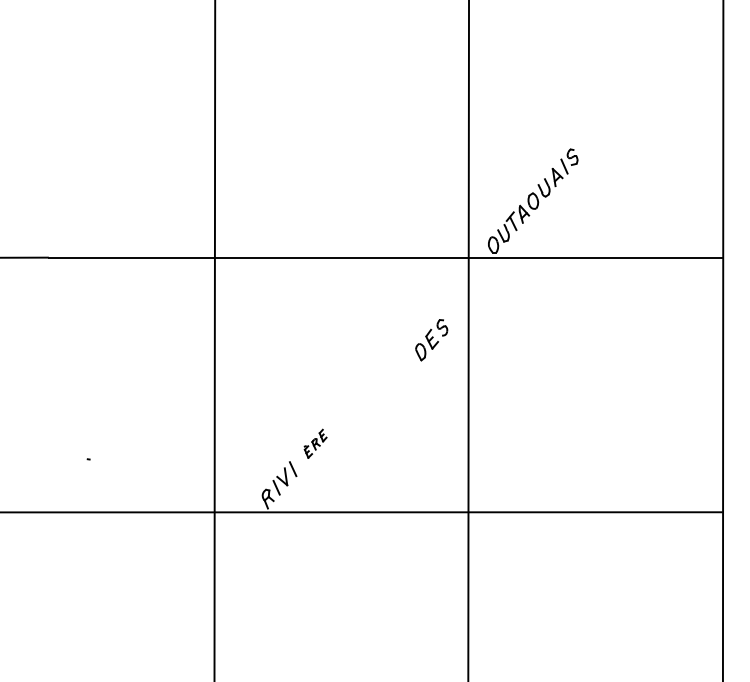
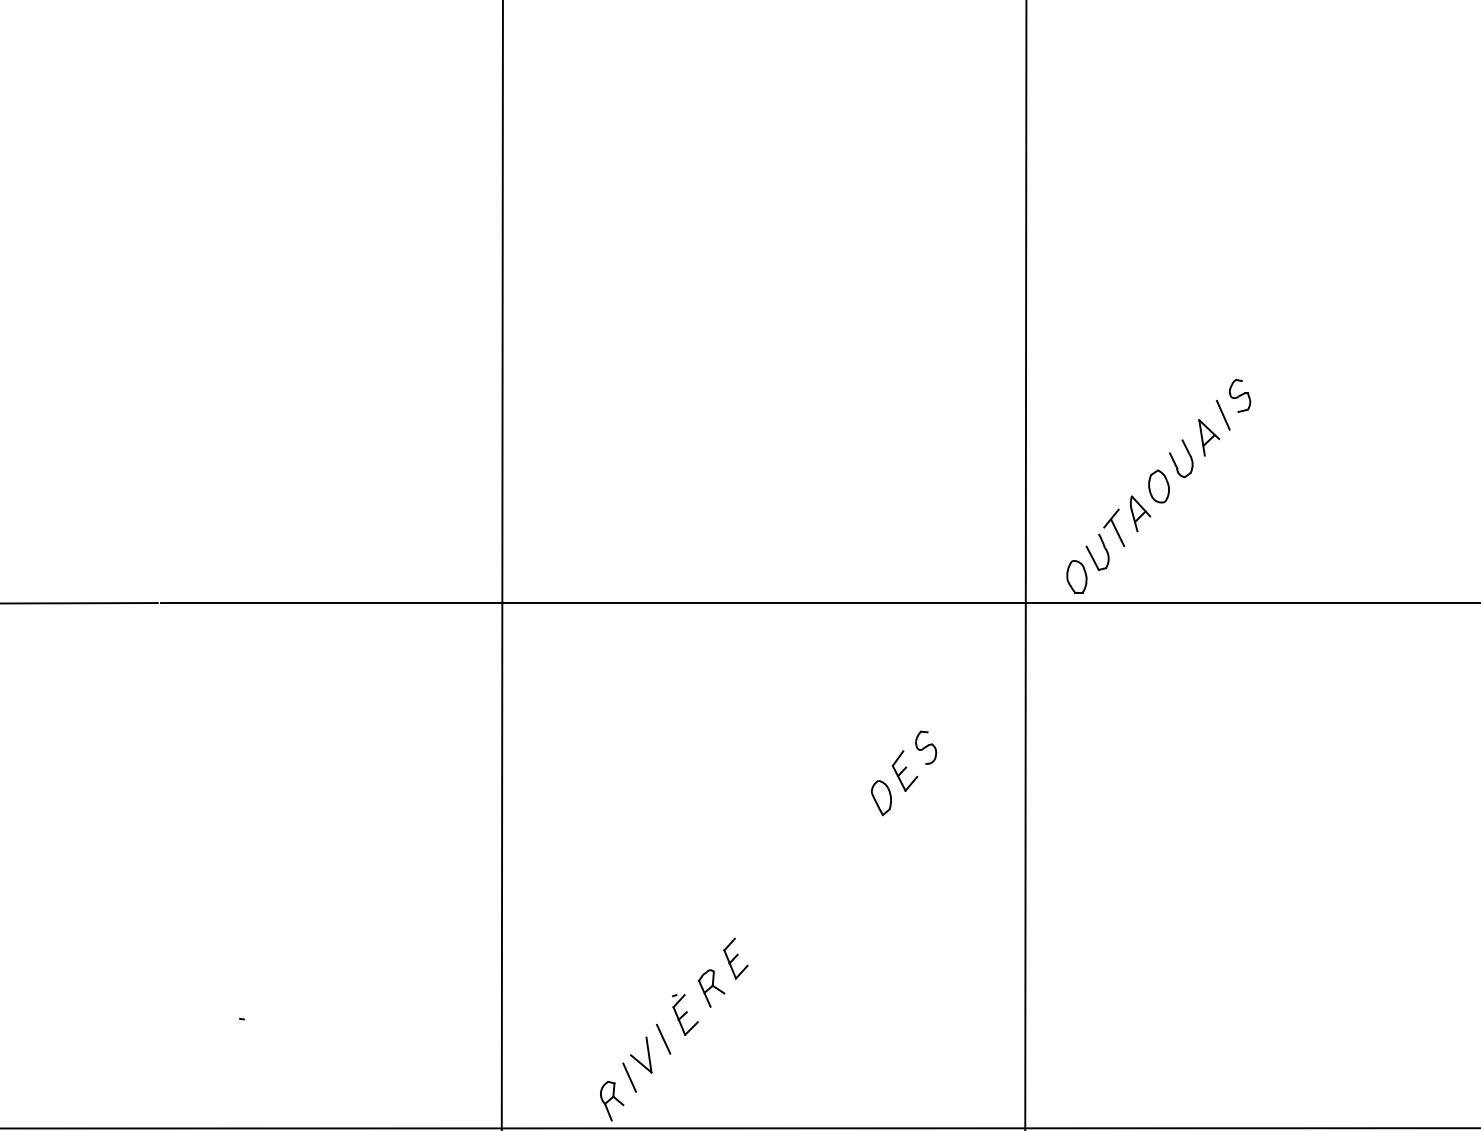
part: (431, 340) -> (903, 773), moved
part: (315, 443) -> (709, 986), size x1.67

